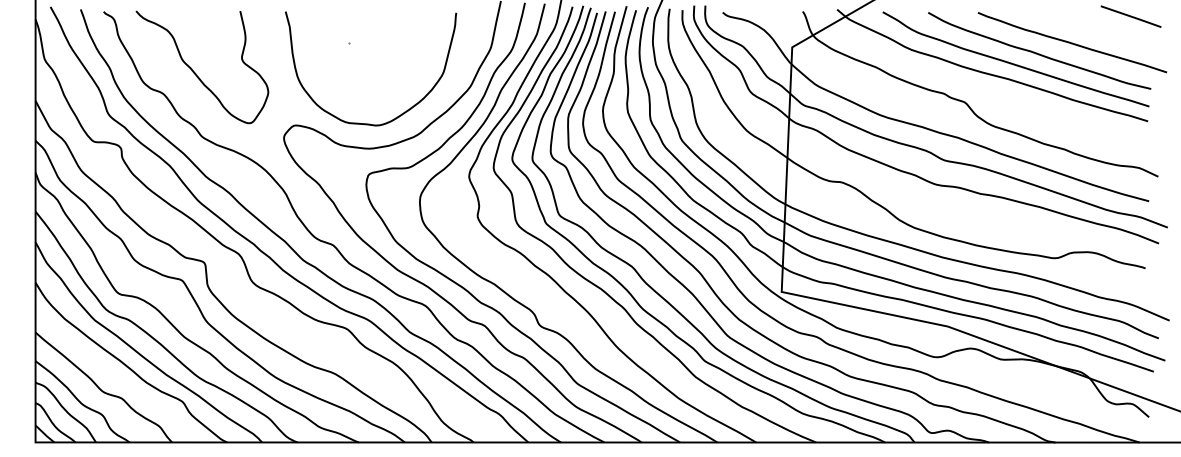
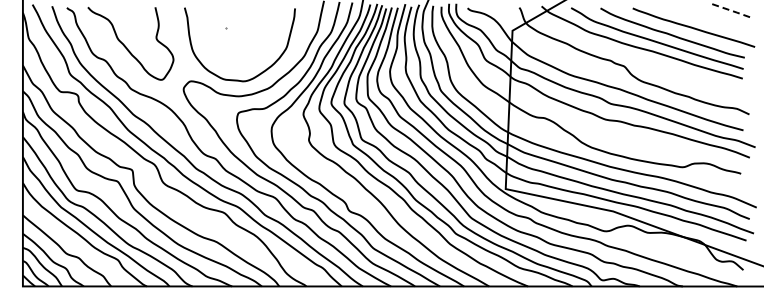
line: (1132, 17) -> (732, 11), solid -> dashed

